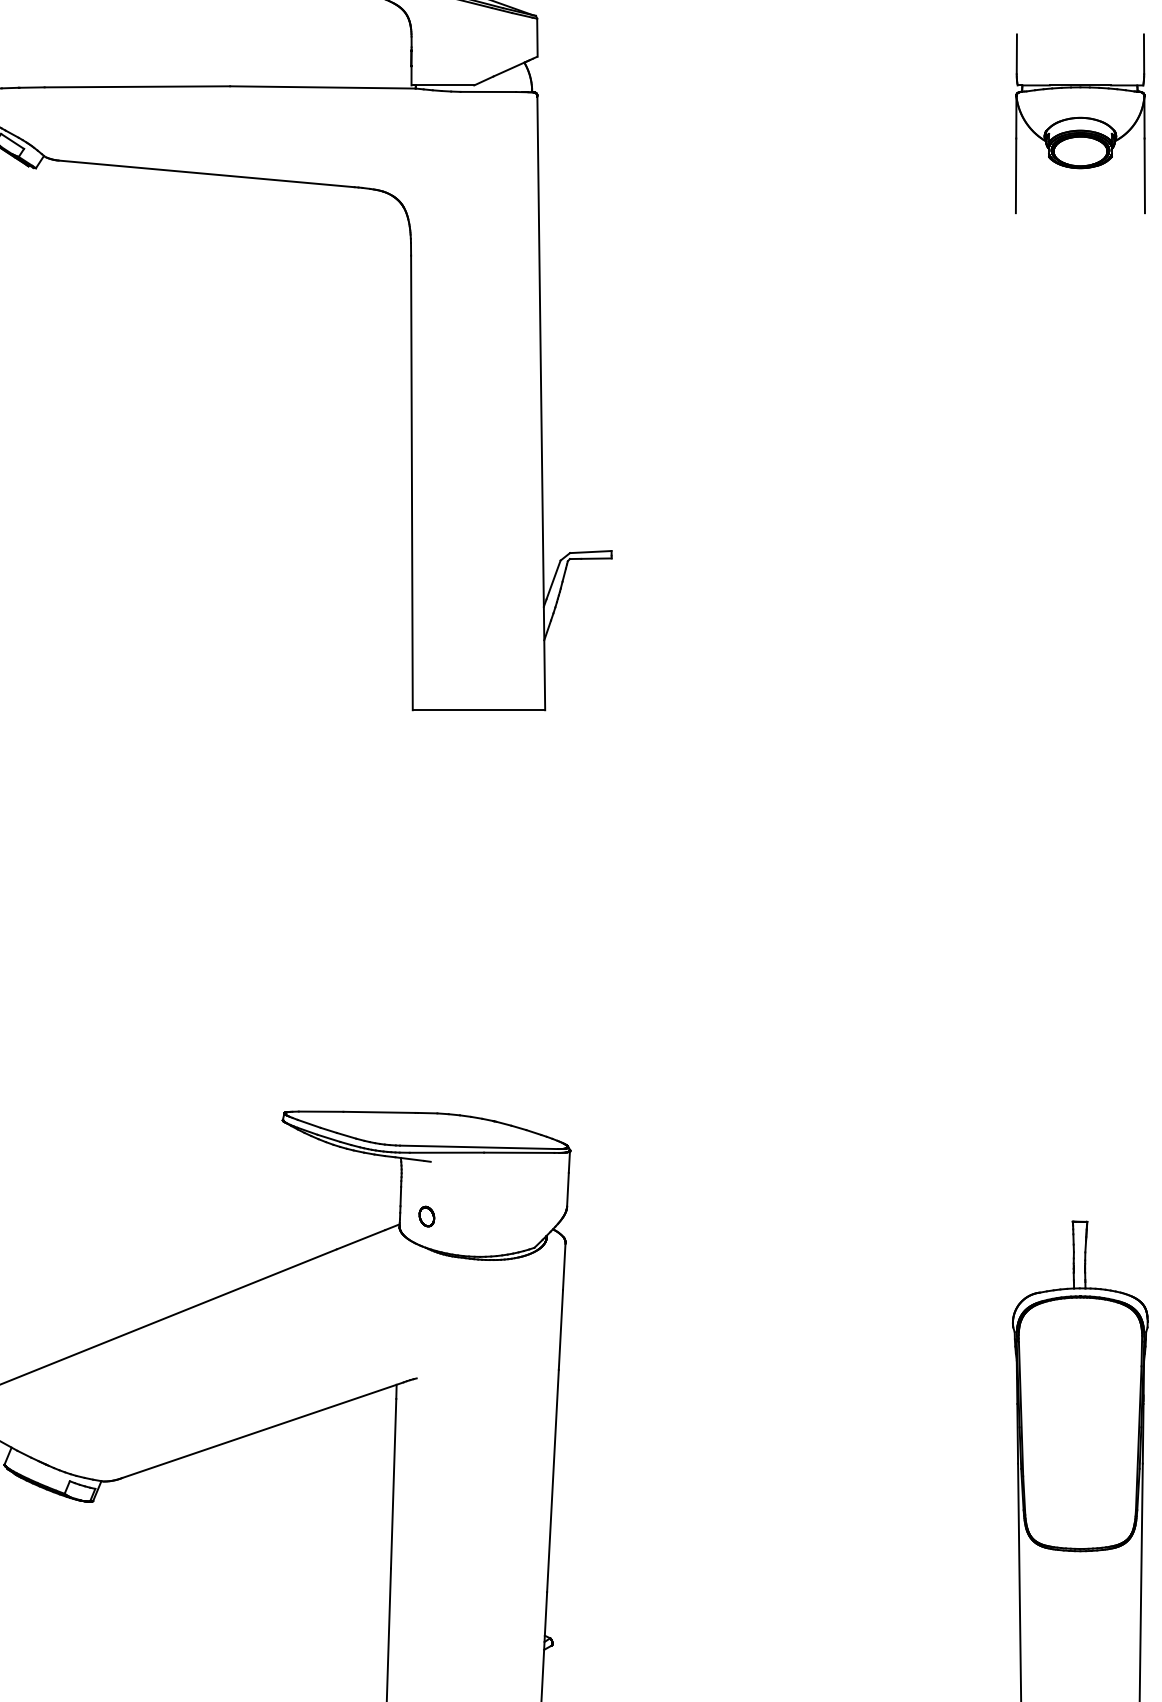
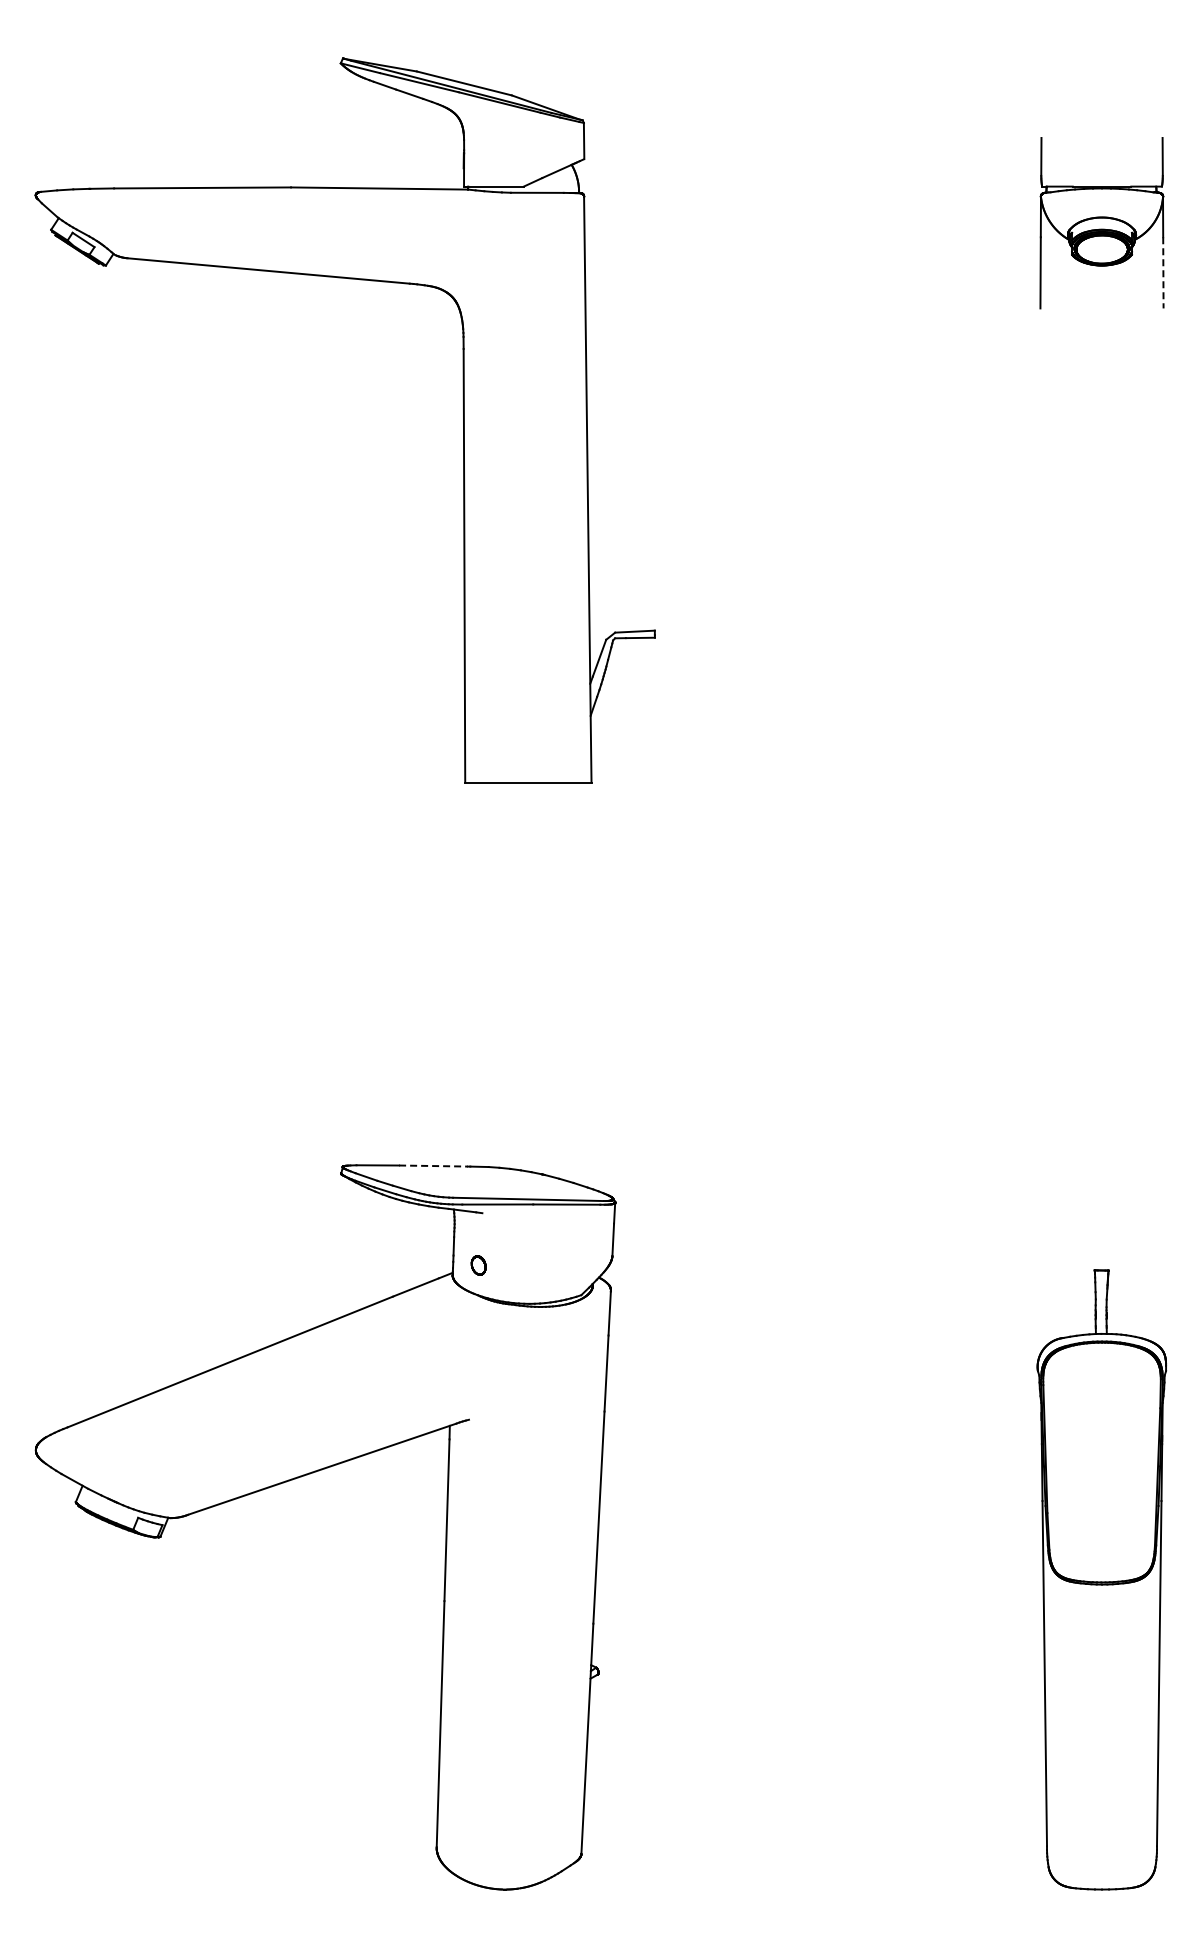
line: (1144, 175) -> (1163, 272), solid -> dashed
line: (380, 1112) -> (434, 1166), solid -> dashed

